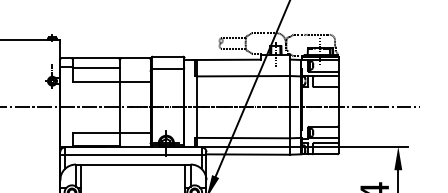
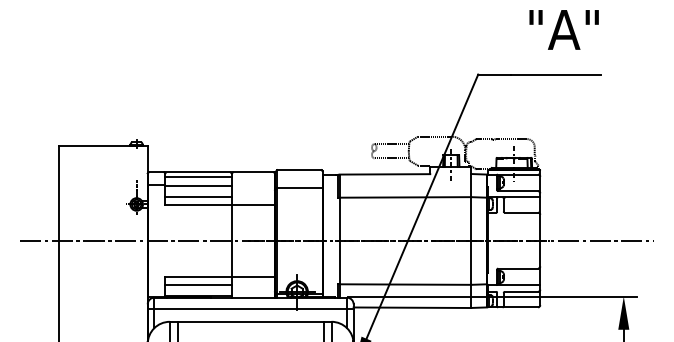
line: (96, 62) -> (198, 177), added
line: (96, 76) -> (198, 197), added
line: (96, 138) -> (198, 284), added

